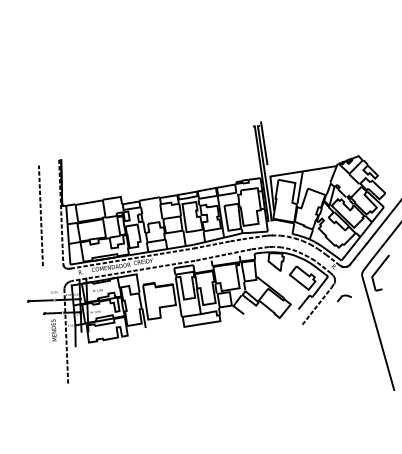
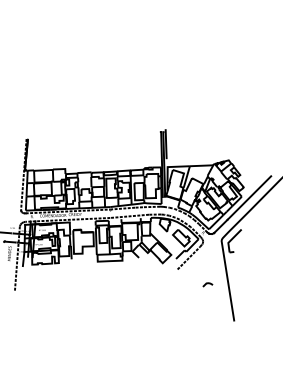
line: (40, 216) -> (9, 175), removed
curve: (343, 297) -> (207, 284), moved

